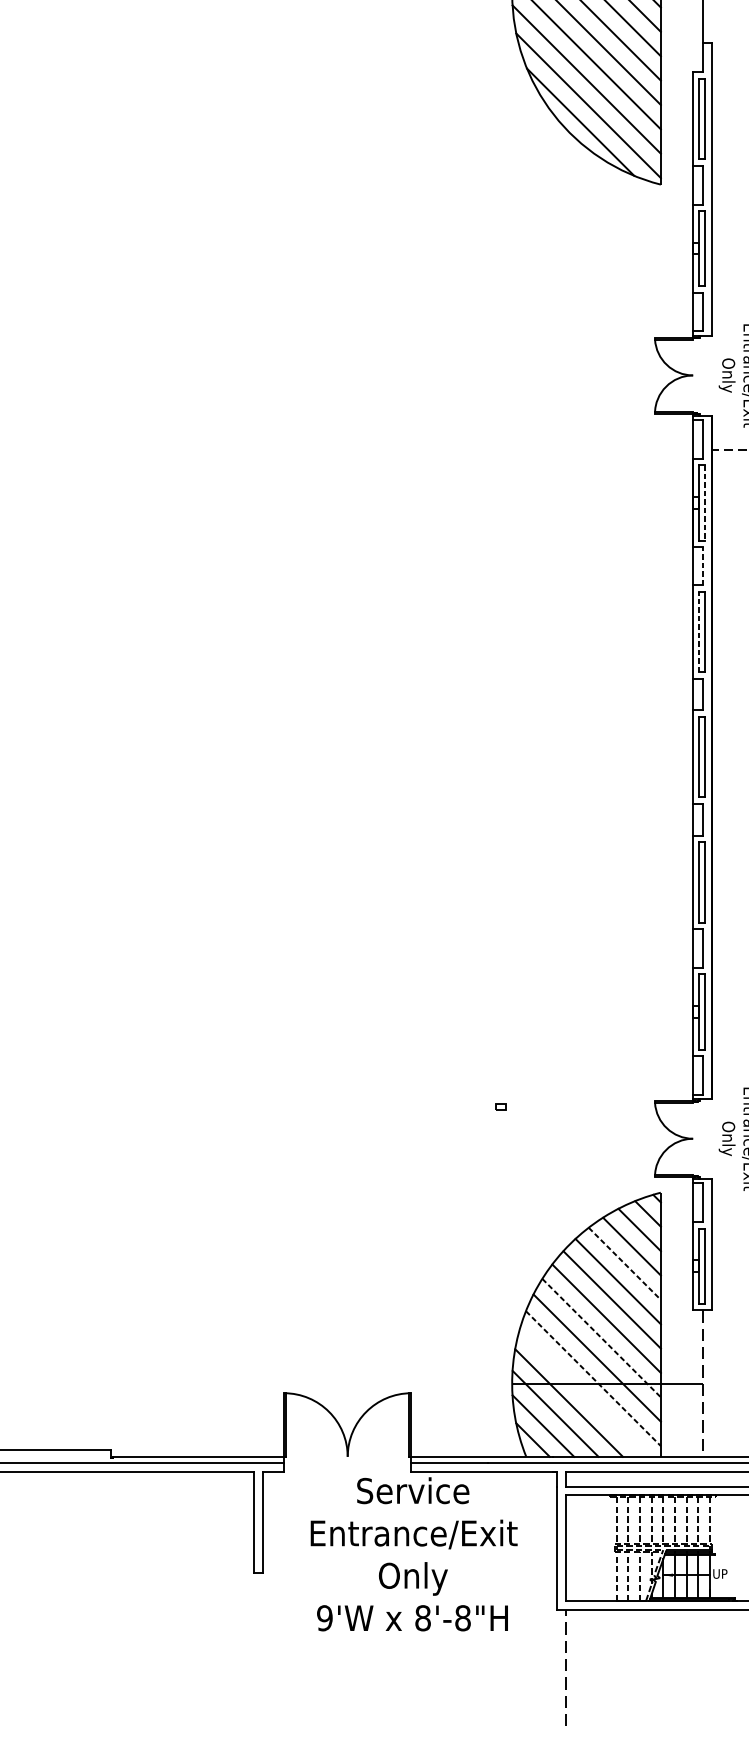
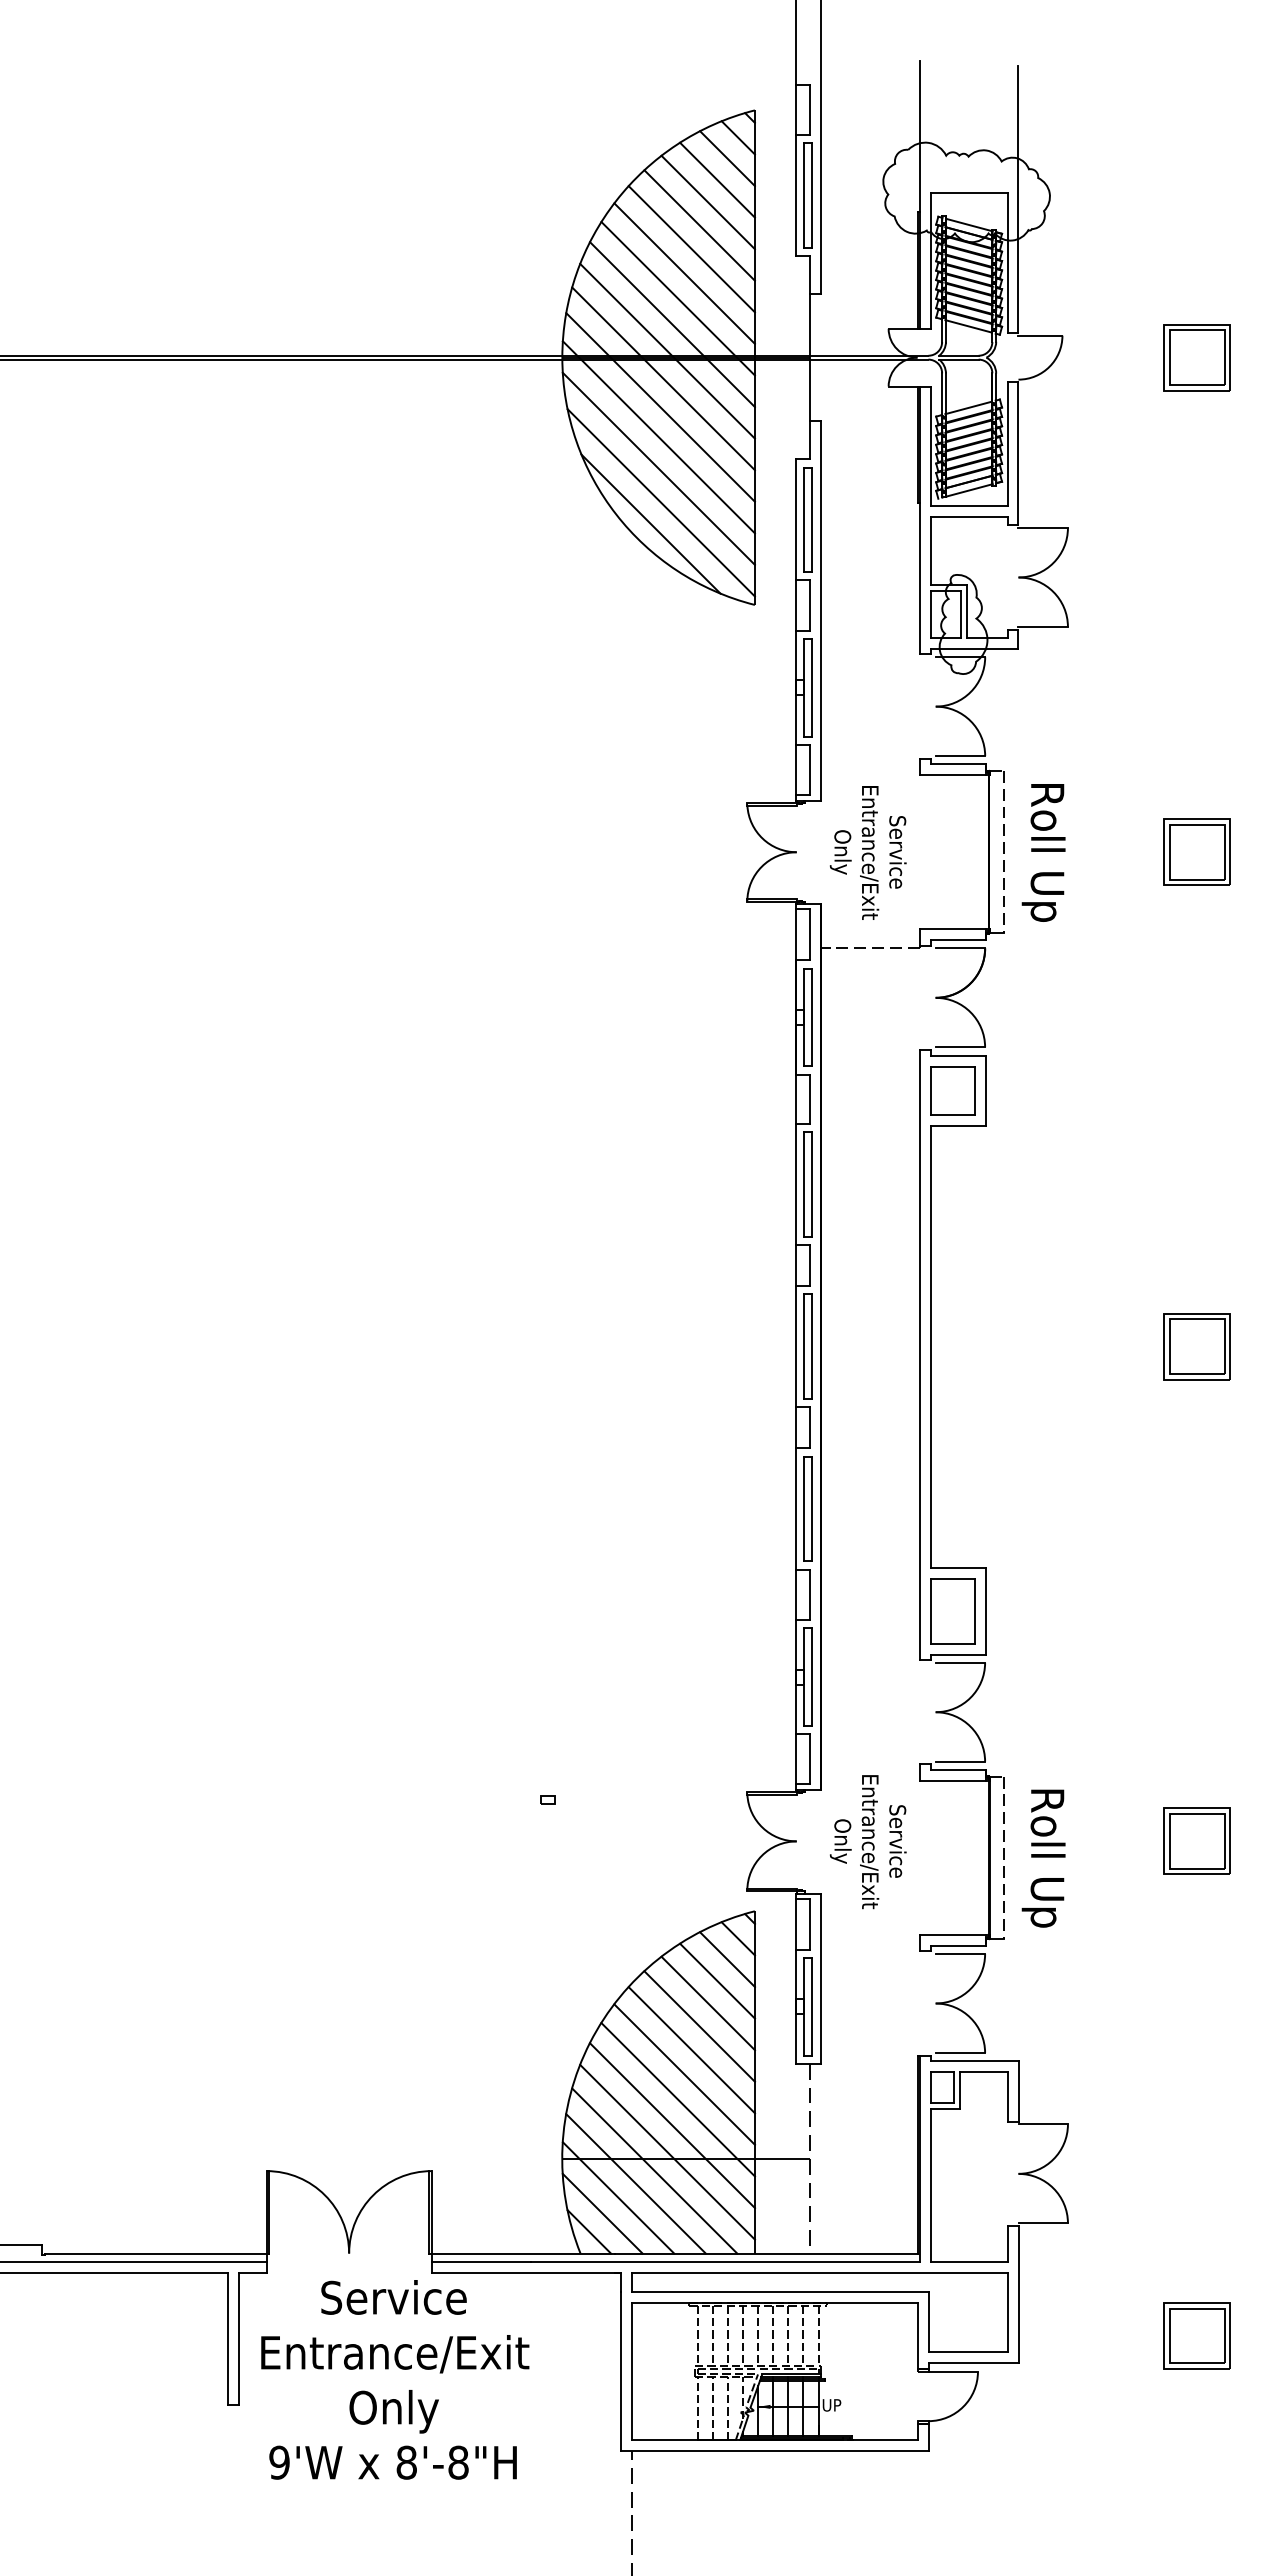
line: (705, 502) -> (812, 1017), dashed -> solid
line: (702, 566) -> (809, 1099), dashed -> solid
line: (699, 631) -> (804, 1184), dashed -> solid
line: (625, 1263) -> (708, 2003), dashed -> solid
line: (601, 1337) -> (678, 2099), dashed -> solid
line: (593, 1378) -> (667, 2152), dashed -> solid
line: (583, 1392) -> (654, 2170), added
text: (414, 1554) -> (395, 2379), moved

